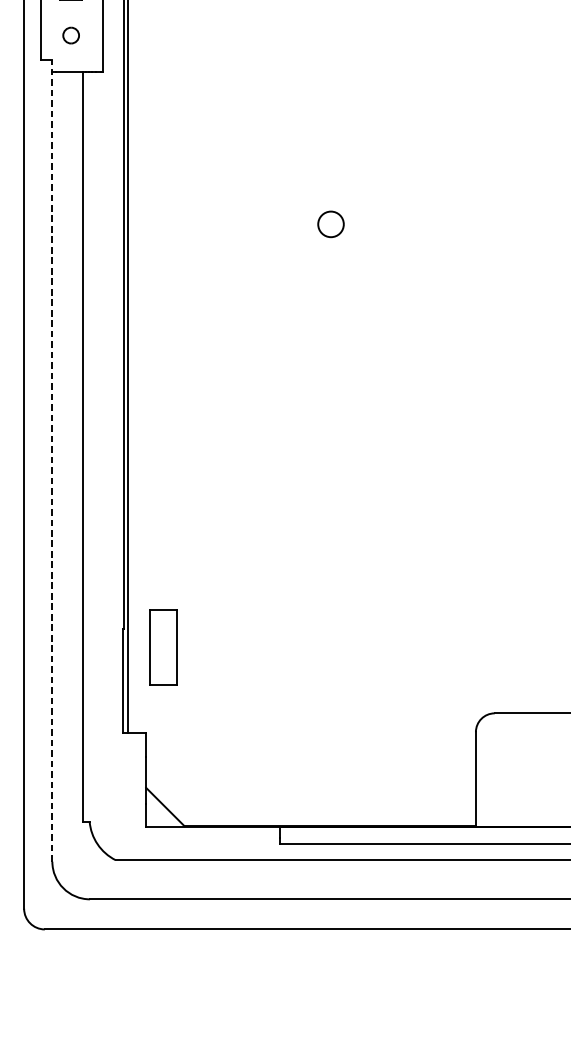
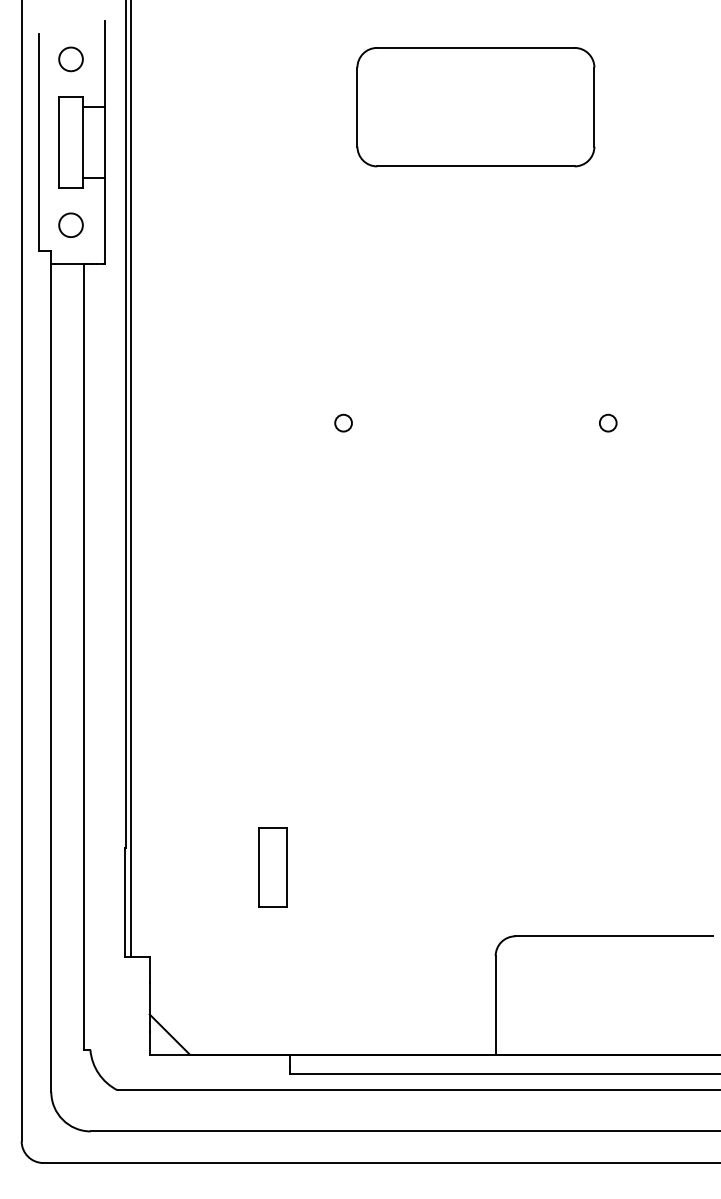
part: (70, 34) -> (70, 224), size x1.43
circle: (330, 223) -> (343, 422), size x0.62
line: (52, 460) -> (51, 670), dashed -> solid
part: (163, 647) -> (272, 867), moved

